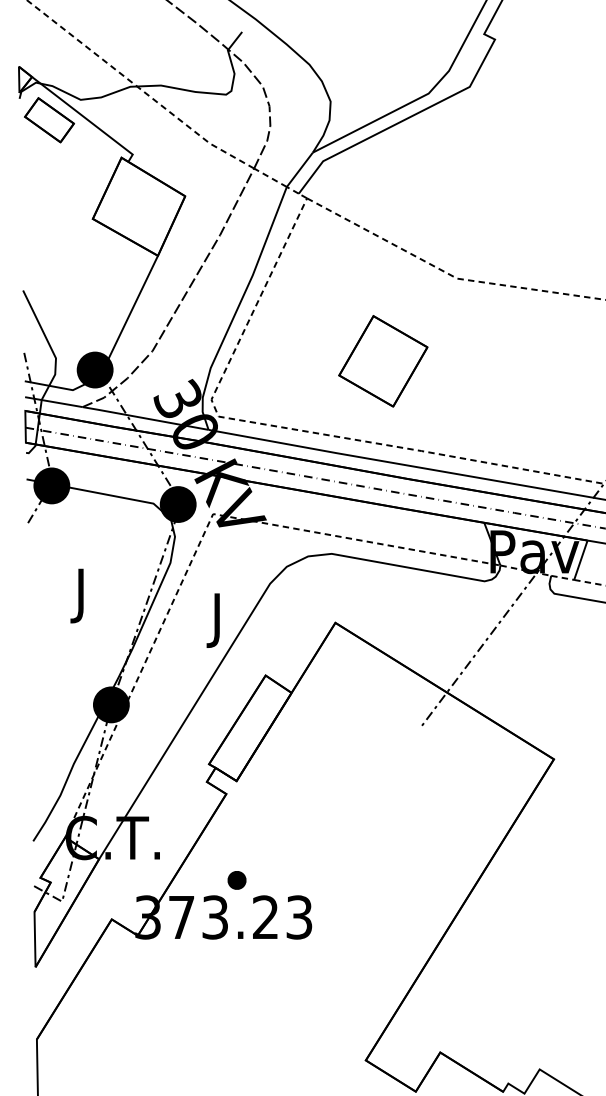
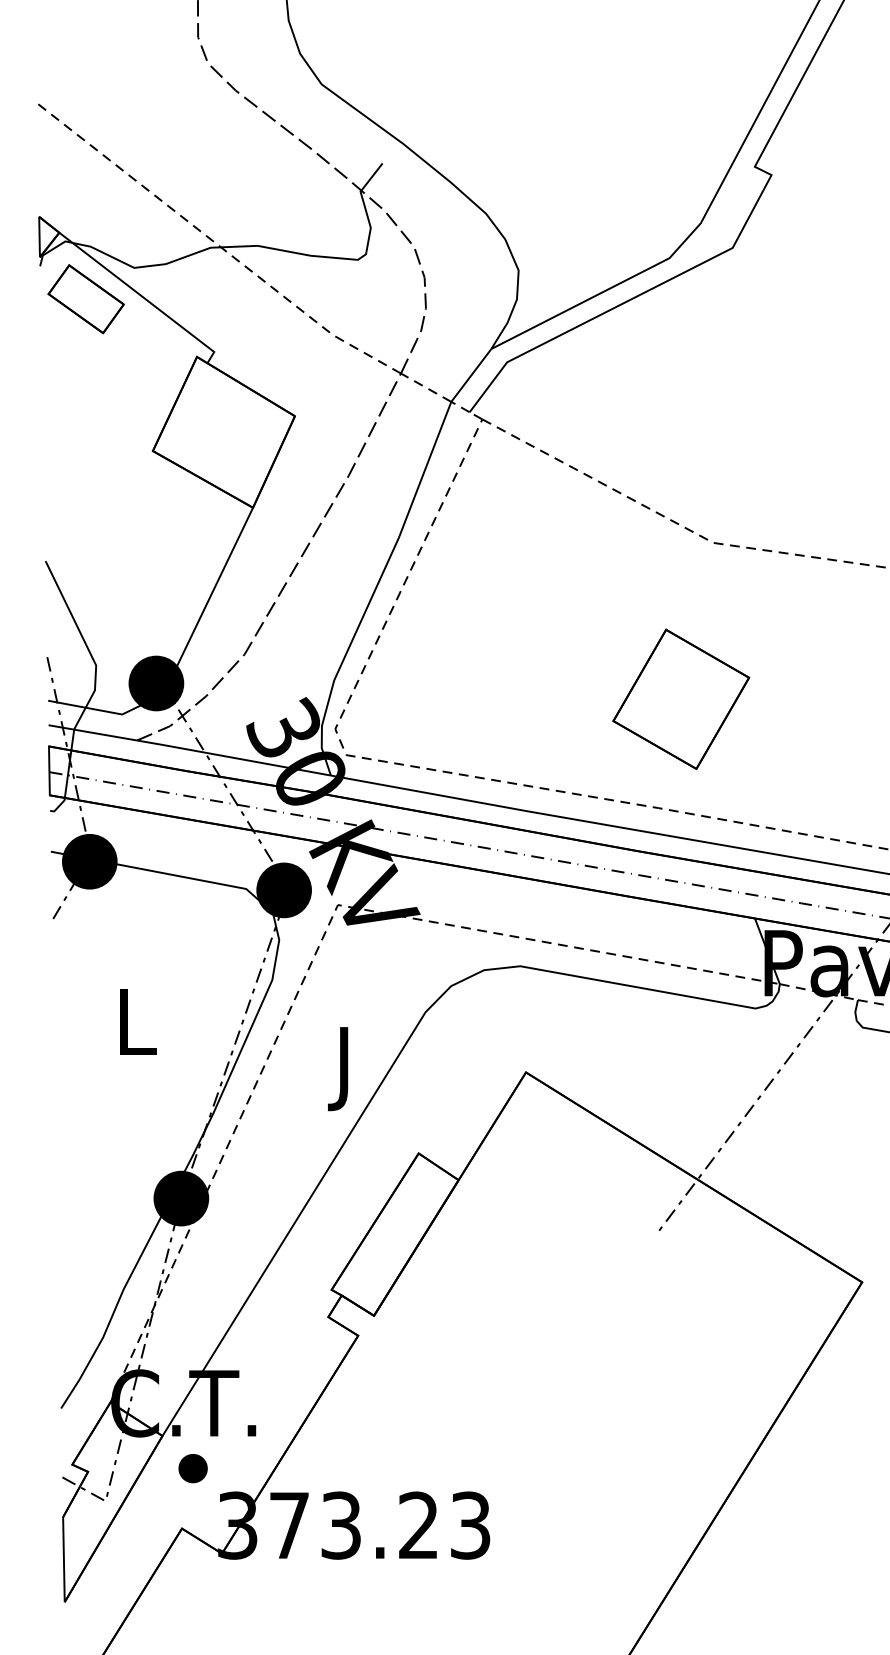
part: (383, 361) -> (681, 699), moved
text: (82, 595) -> (136, 1030), J -> L
part: (236, 880) -> (192, 1468), moved

